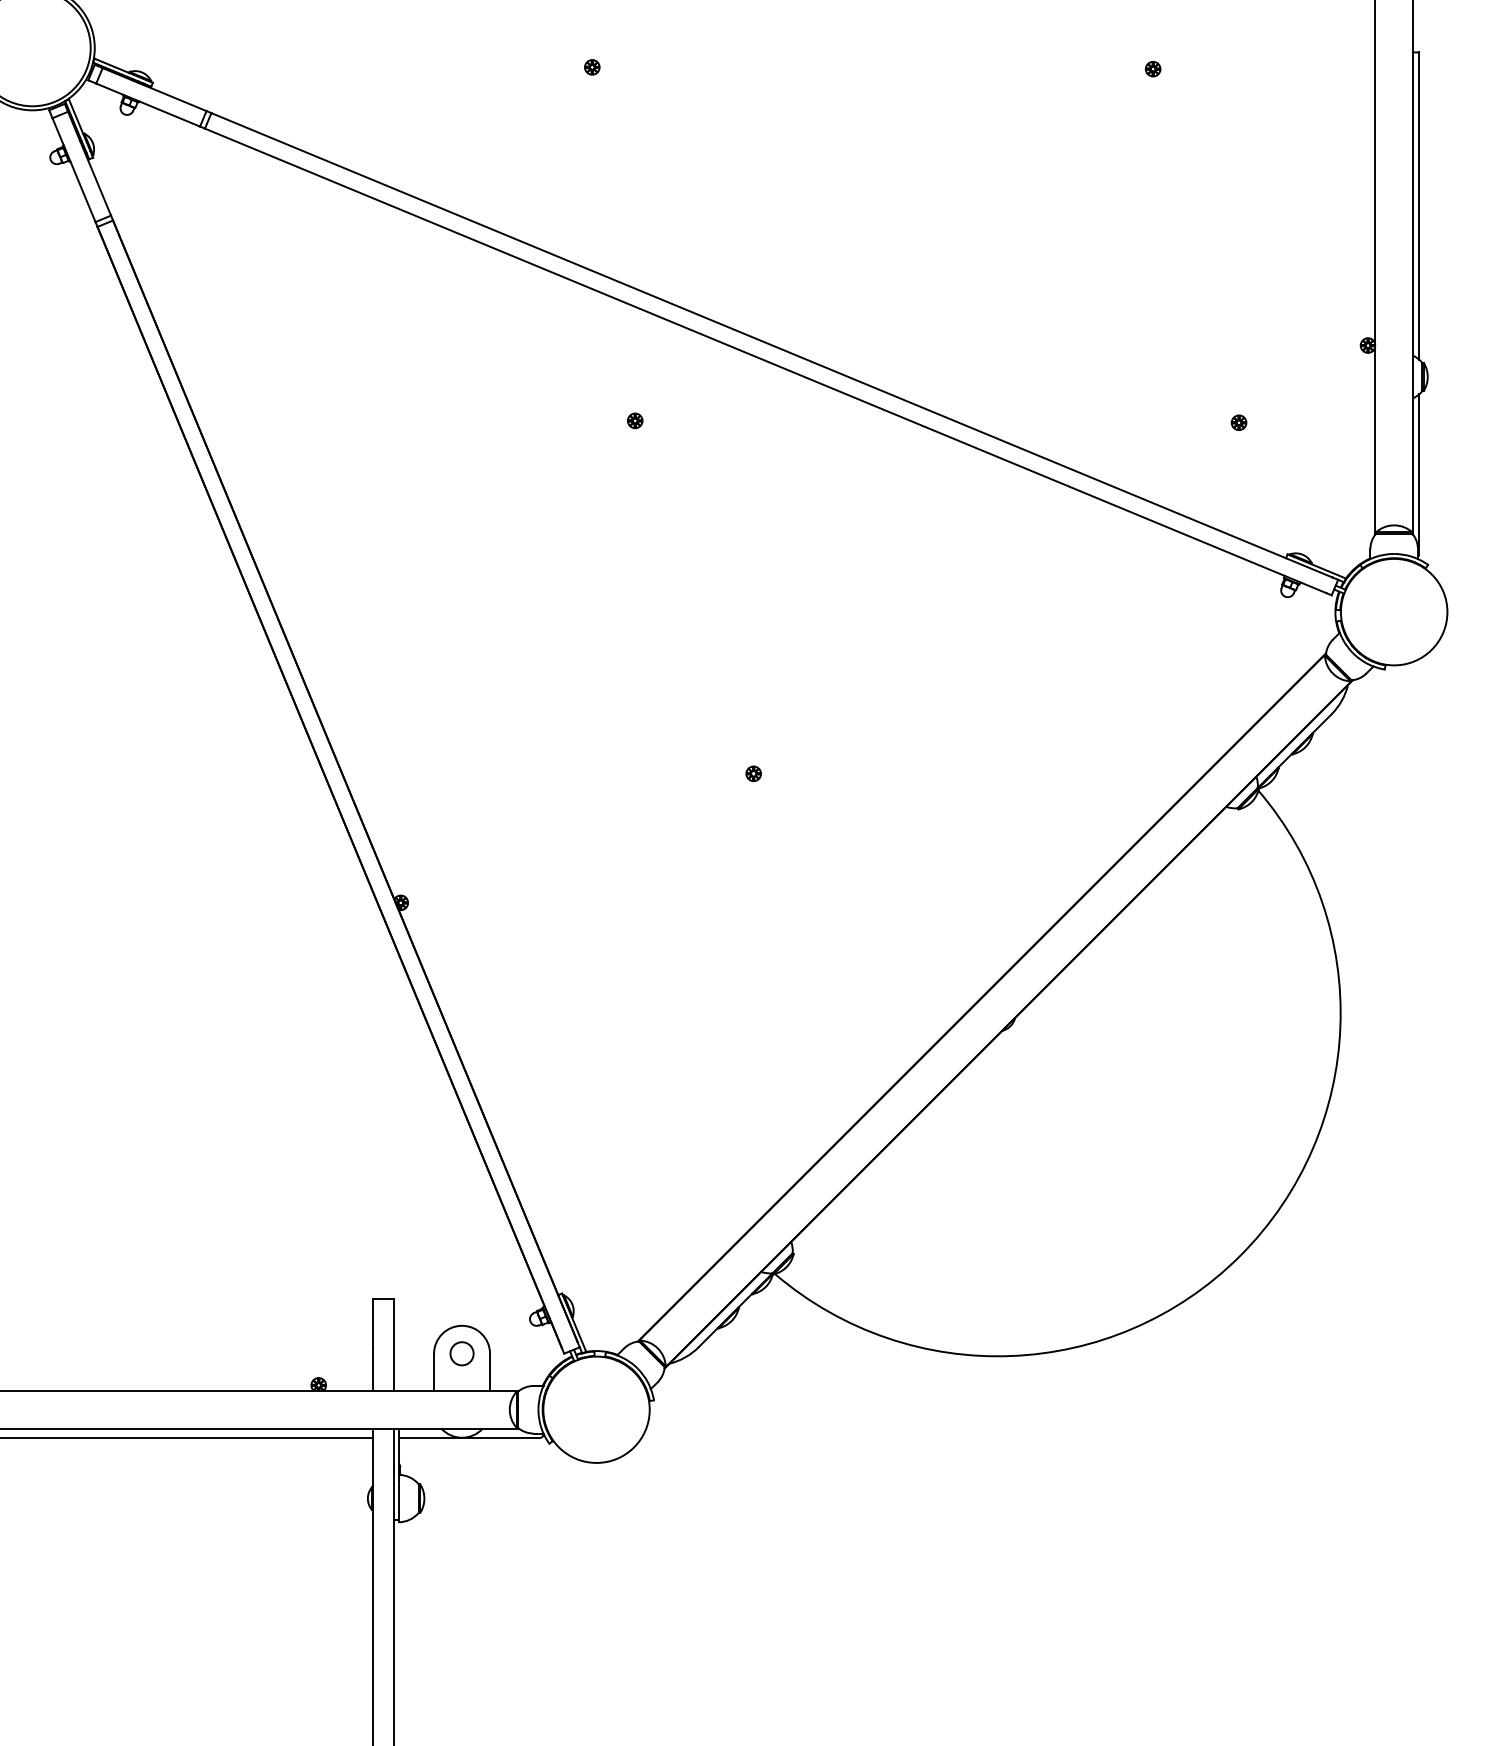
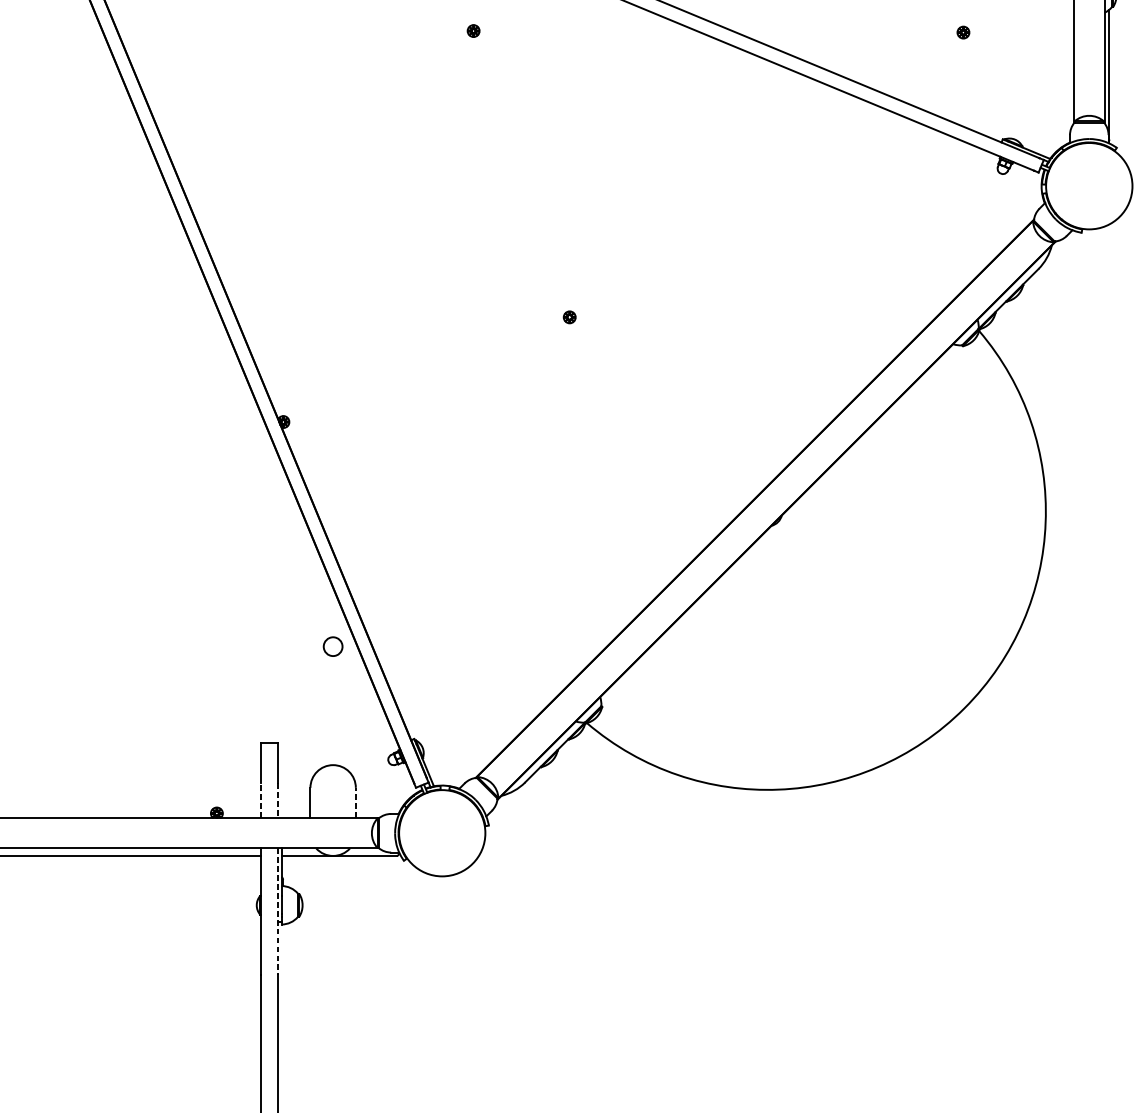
circle: (461, 1353) -> (332, 646), moved
line: (373, 1369) -> (261, 800), solid -> dashed
line: (394, 1370) -> (278, 801), solid -> dashed
line: (490, 1372) -> (356, 803), solid -> dashed
line: (394, 1507) -> (278, 912), solid -> dashed

